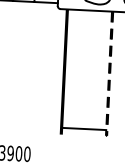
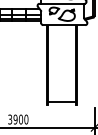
line: (106, 136) -> (76, 105), dashed -> solid

